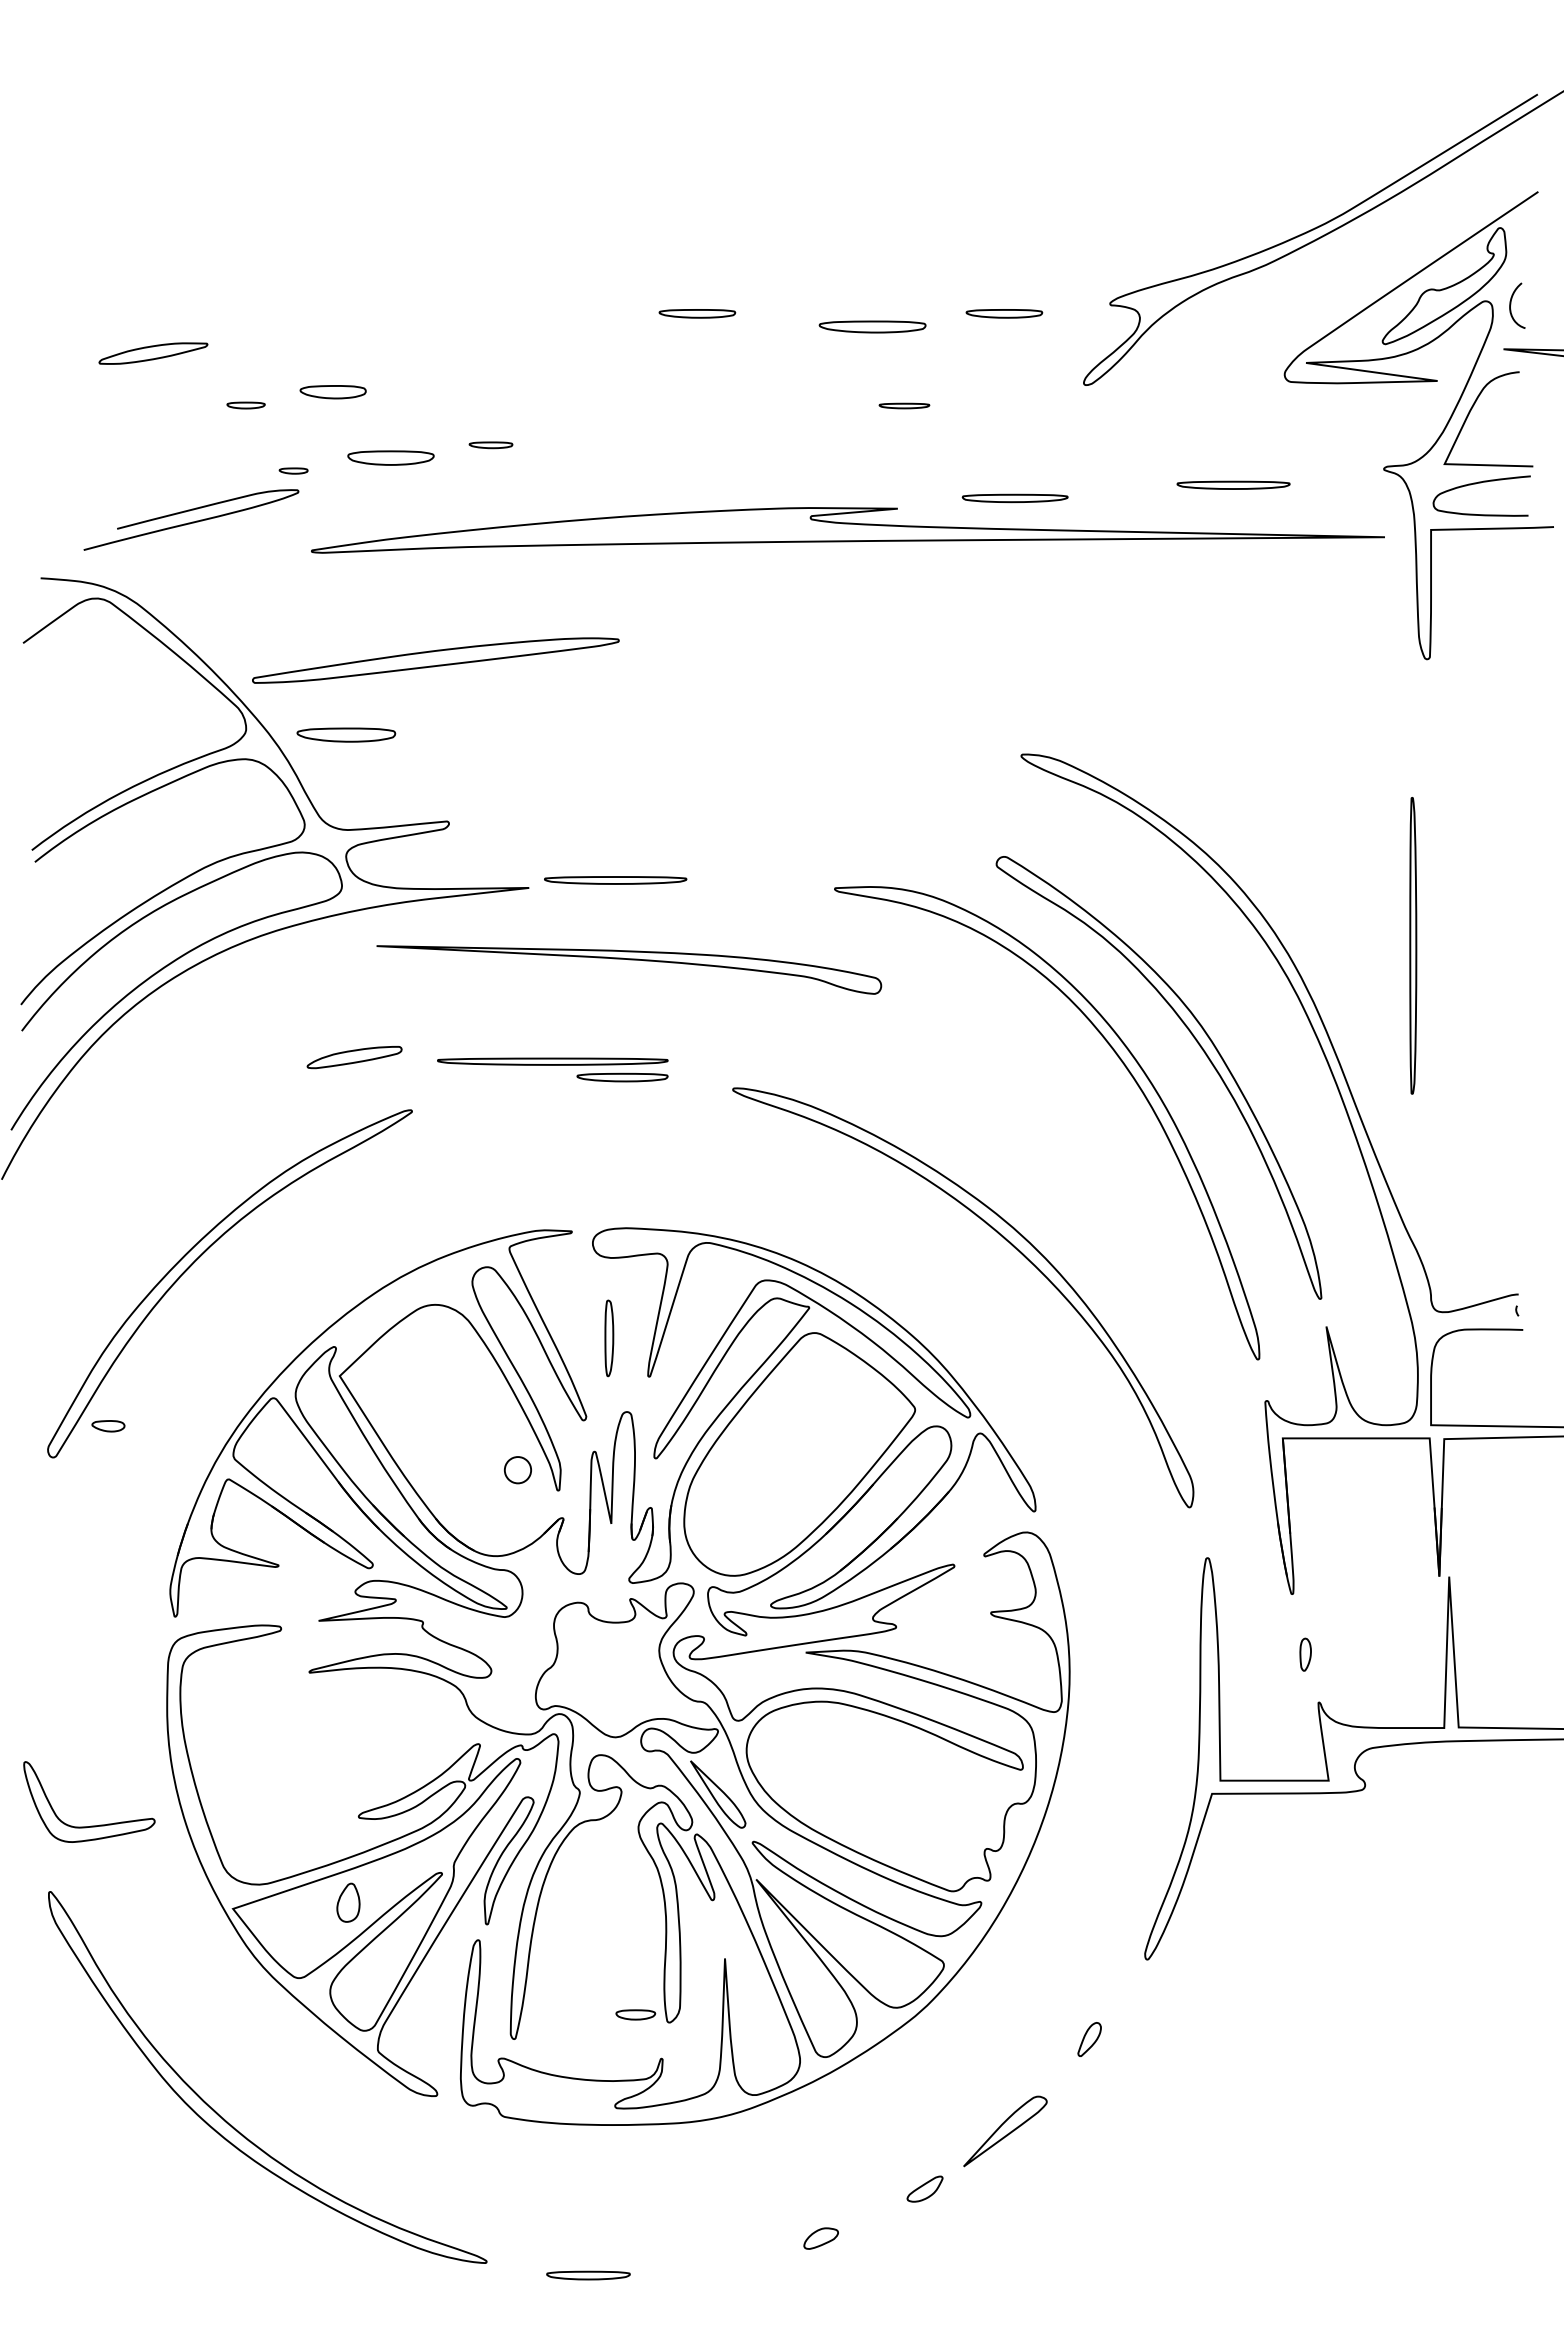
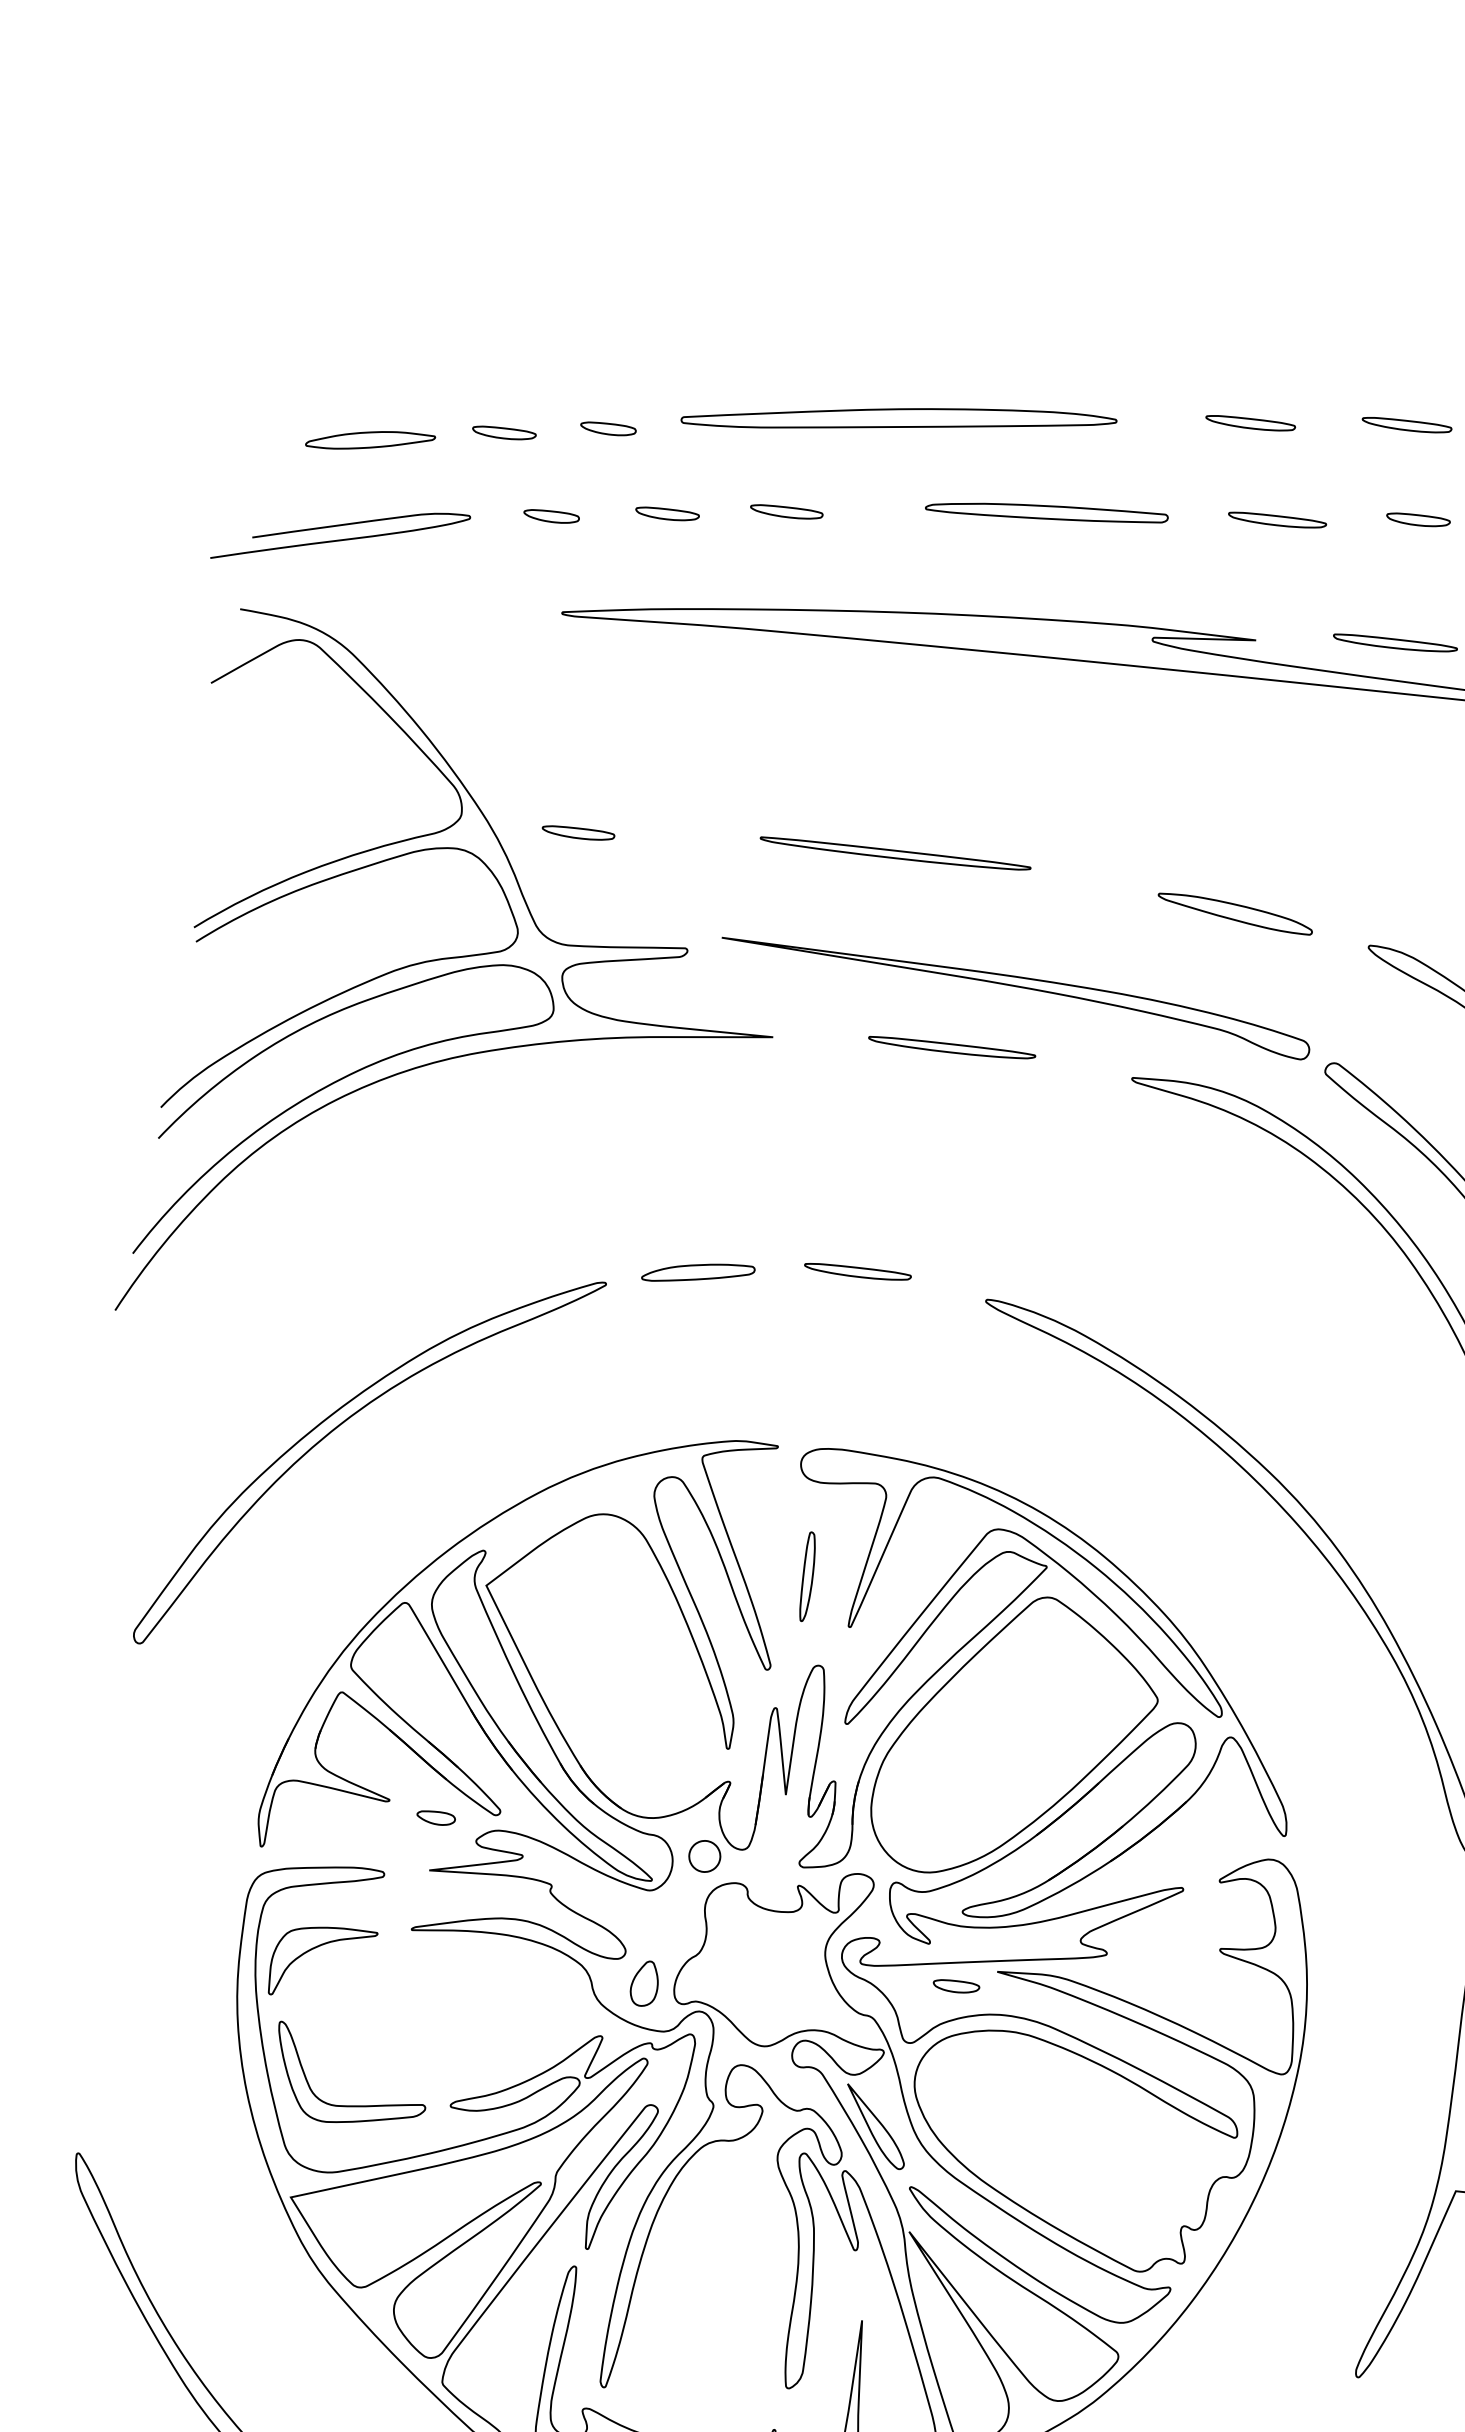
part: (697, 313) -> (1046, 384), removed
part: (872, 326) -> (1250, 423), size x0.71
part: (153, 353) -> (370, 440), moved
part: (333, 391) -> (608, 428), size x0.71
part: (1022, 392) -> (1417, 520), added
part: (245, 405) -> (503, 433), size x1.43
part: (904, 405) -> (1277, 520), size x1.67
part: (709, 420) -> (1046, 511), added
part: (490, 445) -> (786, 512), size x1.43
part: (390, 458) -> (666, 514), size x0.62
part: (293, 470) -> (551, 515), size x1.67
curve: (192, 521) -> (341, 538), moved
part: (435, 660) -> (898, 420), moved
part: (345, 734) -> (577, 832), size x0.62
part: (906, 740) -> (1235, 913), added
part: (615, 880) -> (951, 1048), moved
part: (629, 960) -> (1016, 987), moved
part: (354, 1057) -> (698, 1273), moved
part: (552, 1061) -> (895, 854), moved
part: (108, 1426) -> (436, 1818), moved
part: (517, 1470) -> (704, 1856), moved
part: (232, 1696) -> (318, 1947), added
part: (90, 1825) -> (349, 2104), moved
part: (348, 1902) -> (644, 1983), moved
part: (635, 2014) -> (956, 1986), moved

